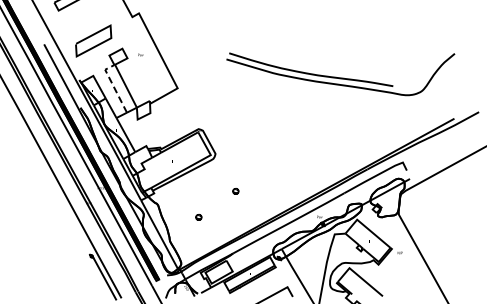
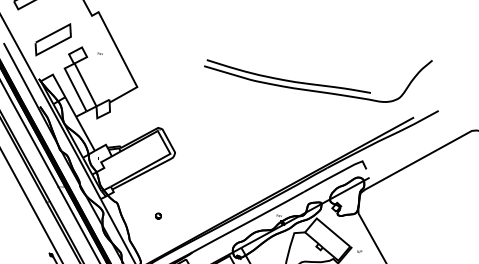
part: (340, 74) -> (318, 81), moved
line: (113, 85) -> (73, 84), dashed -> solid
part: (235, 191) -> (195, 190), removed

